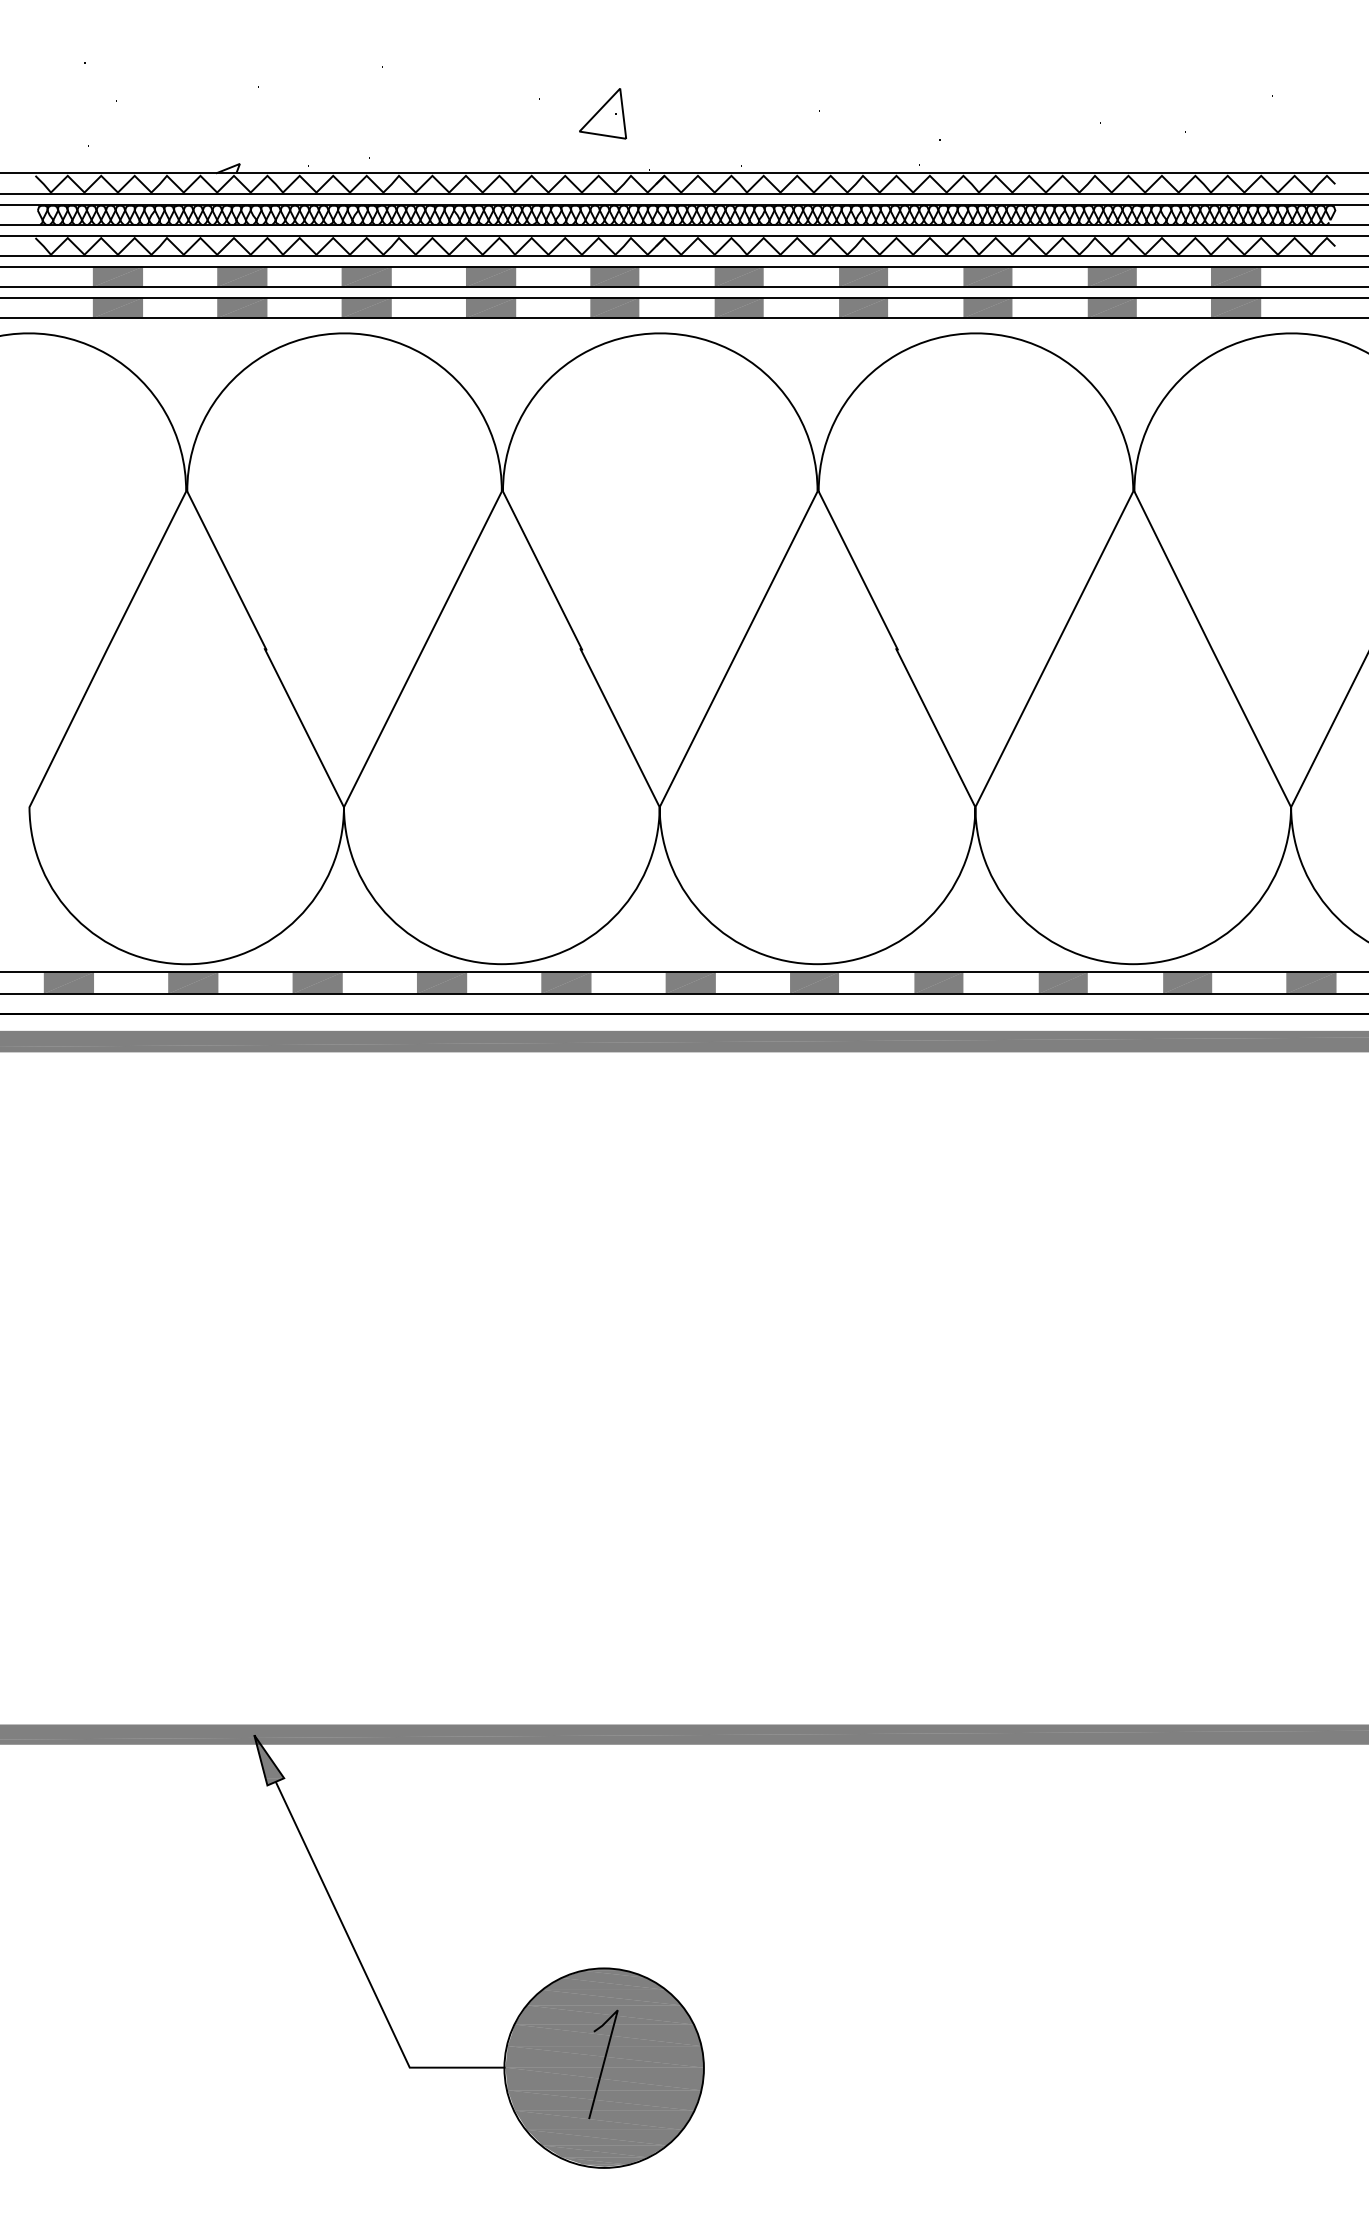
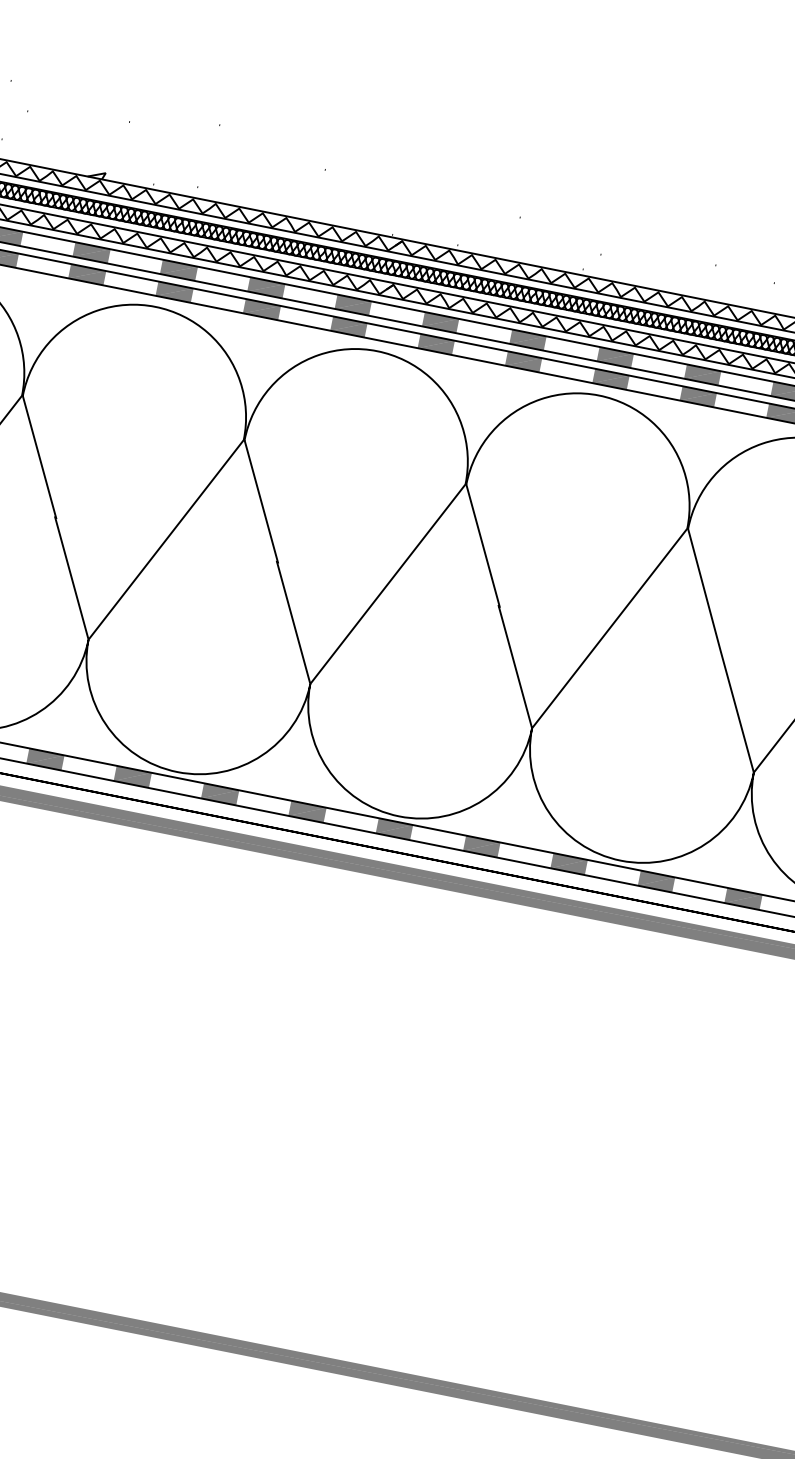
part: (602, 113) -> (367, 188), removed

